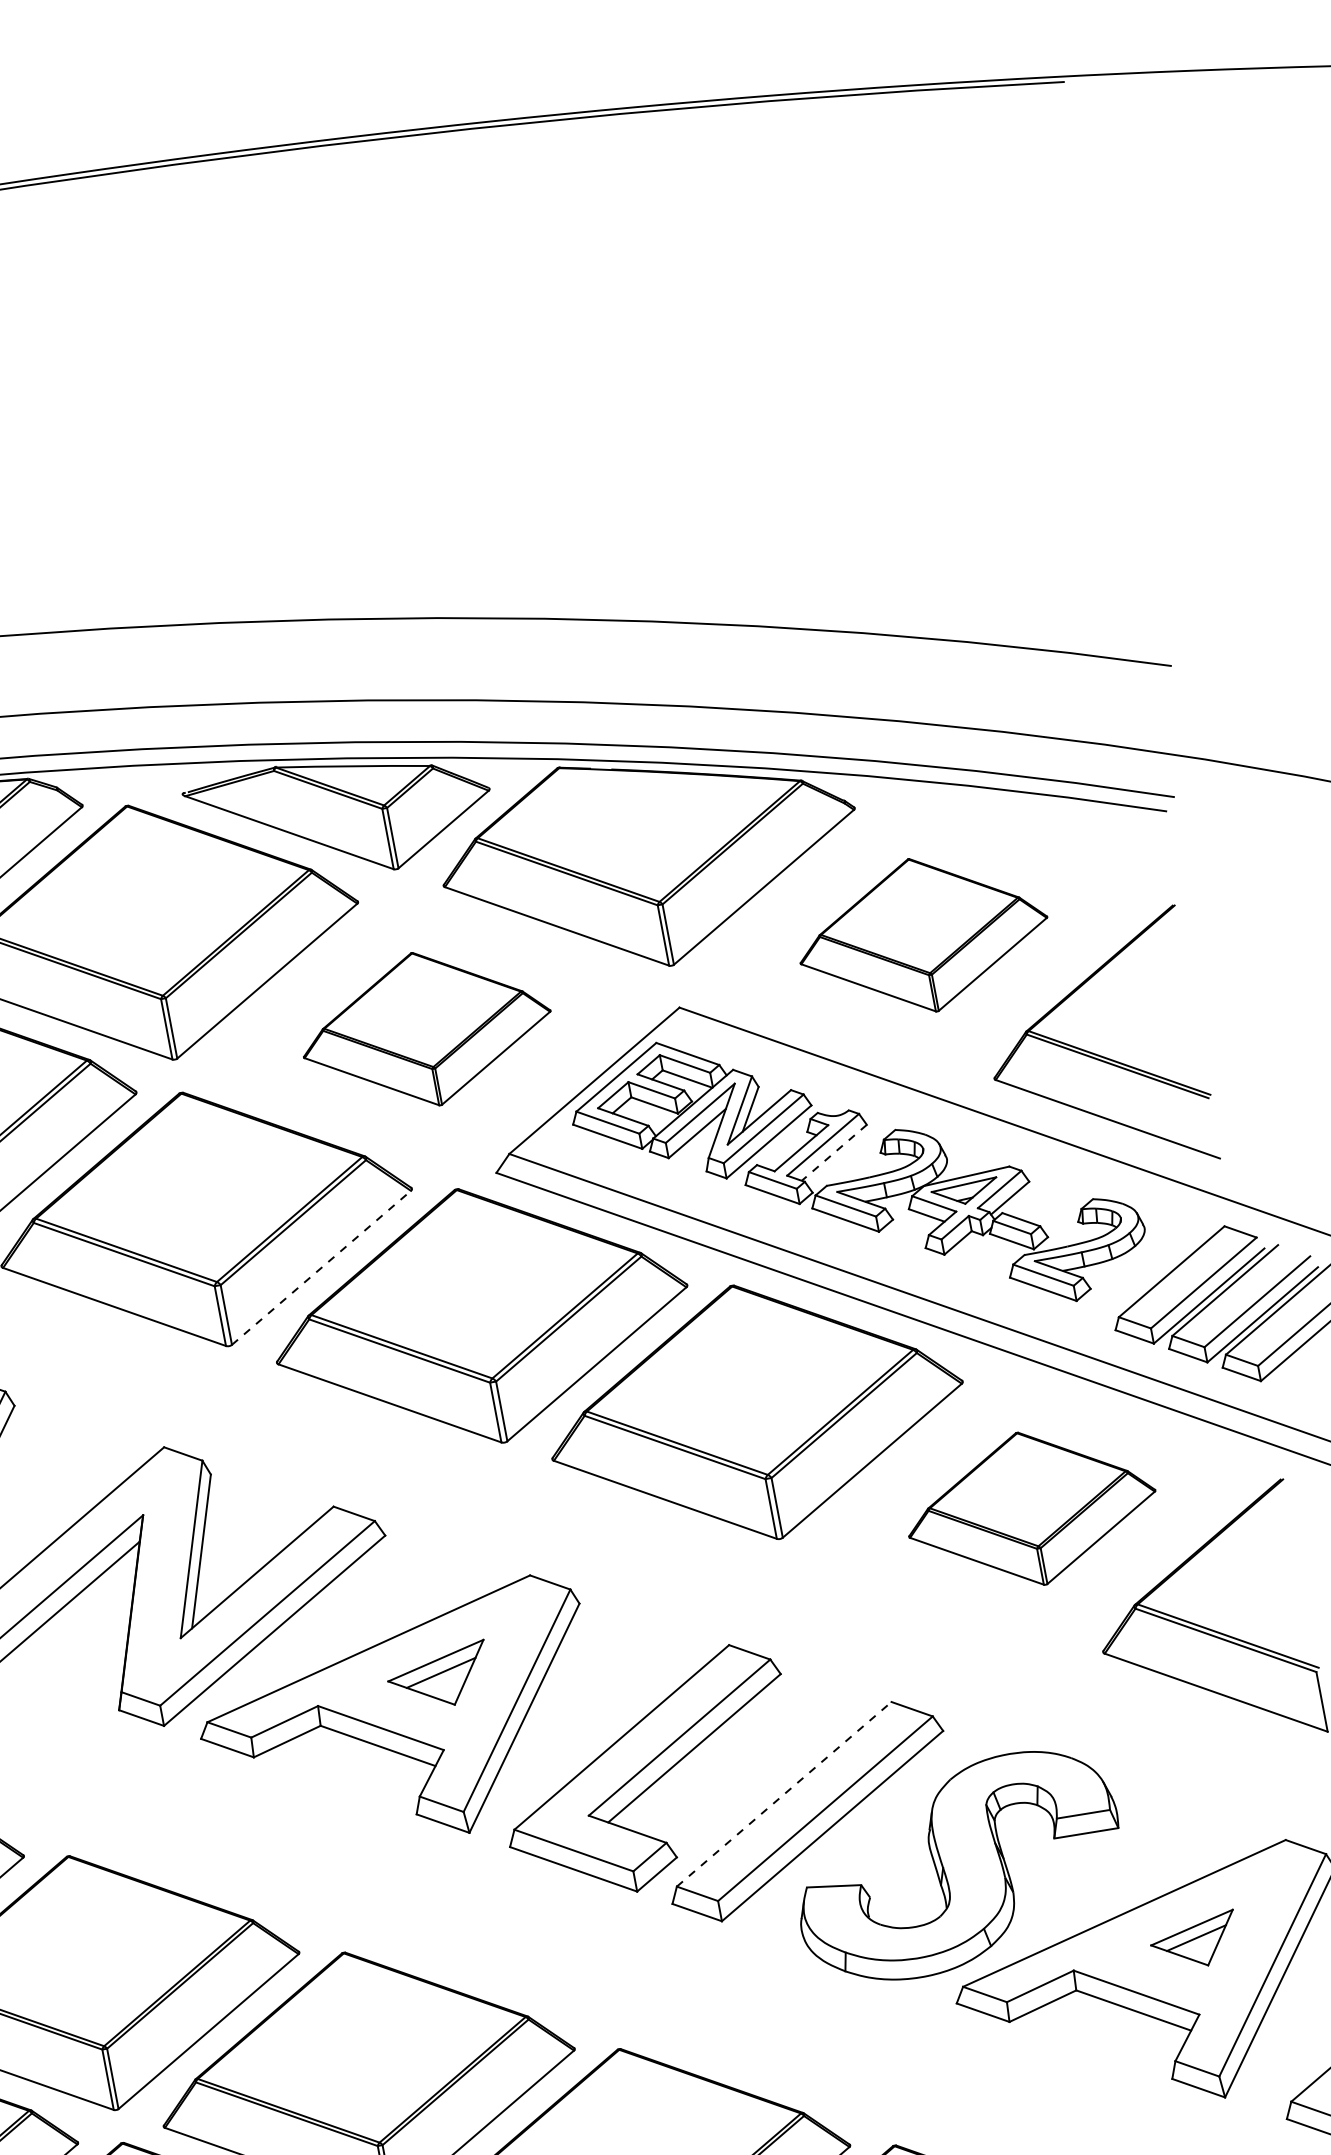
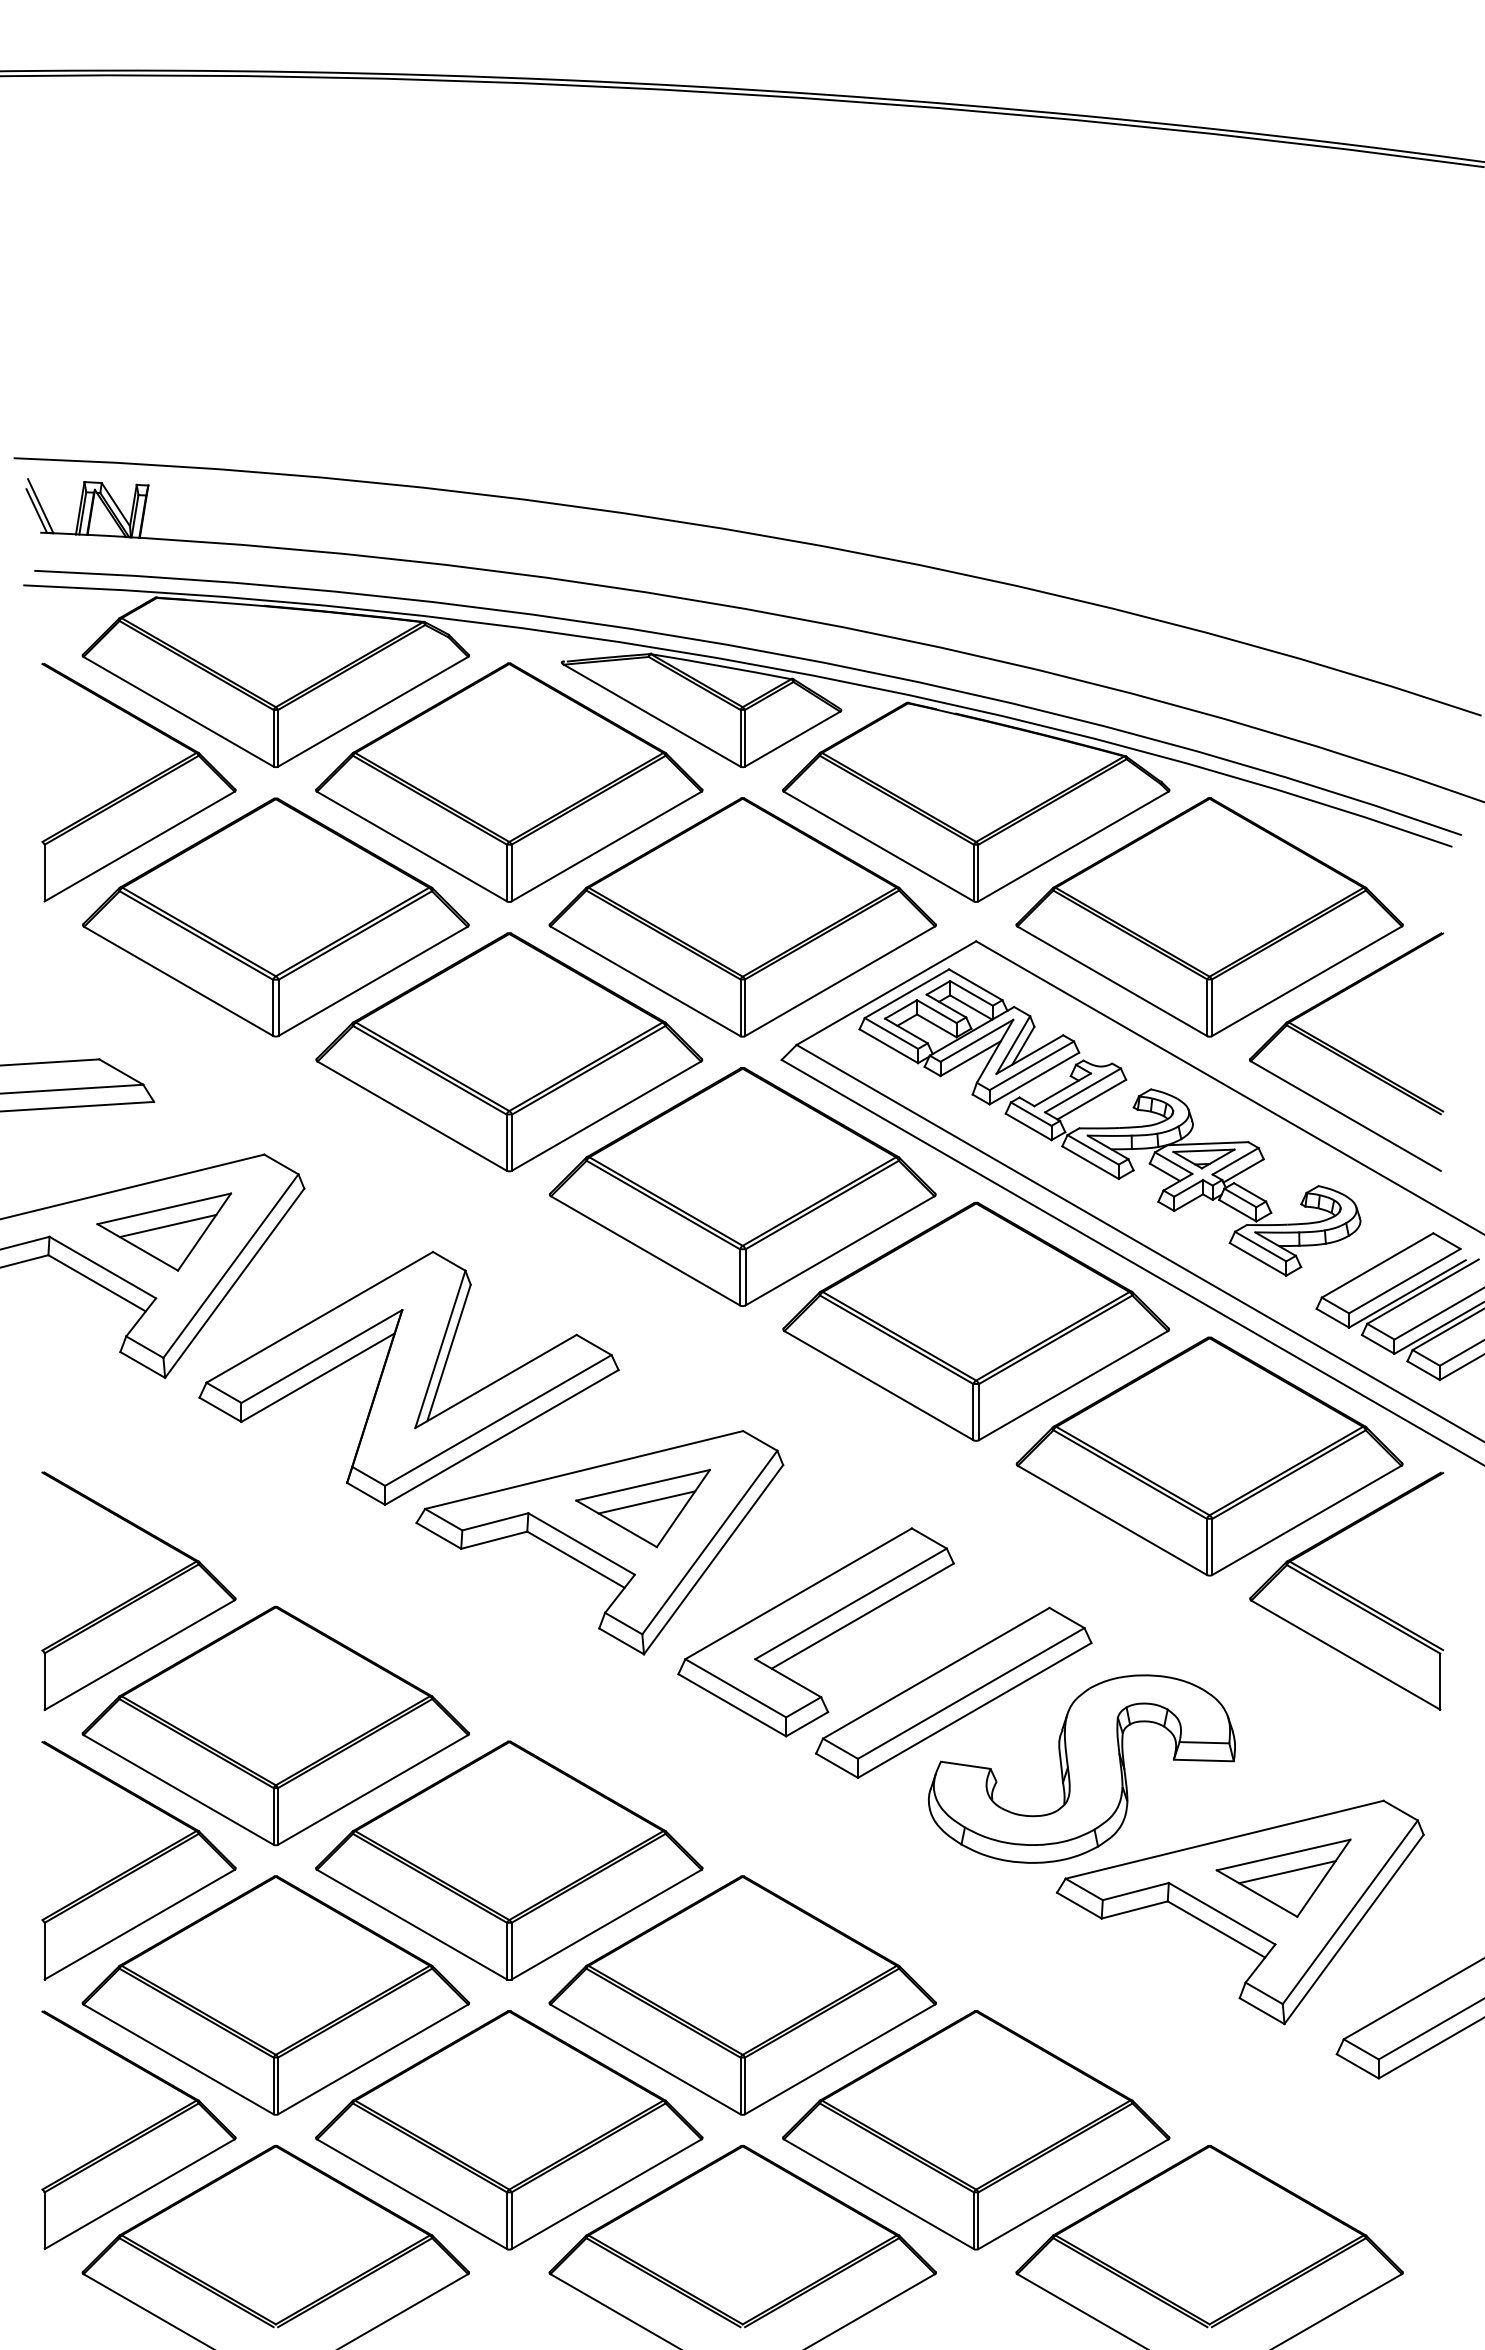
part: (922, 935) -> (1209, 917), size x1.67
part: (426, 1029) -> (742, 917), size x1.67
line: (833, 1152) -> (1091, 1099), dashed -> solid
line: (322, 1267) -> (607, 1115), dashed -> solid
part: (1031, 1508) -> (1209, 1456), size x1.67
part: (438, 1678) -> (642, 1508), size x1.43
line: (784, 1794) -> (936, 1673), dashed -> solid
part: (1194, 1941) -> (1283, 1877), size x1.67

